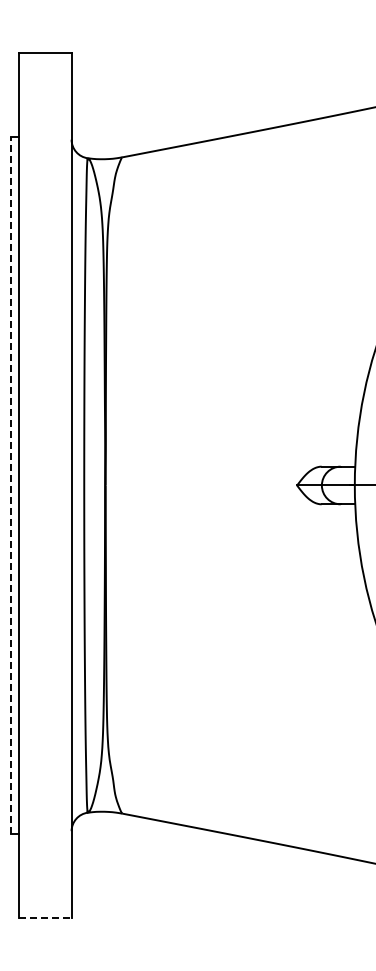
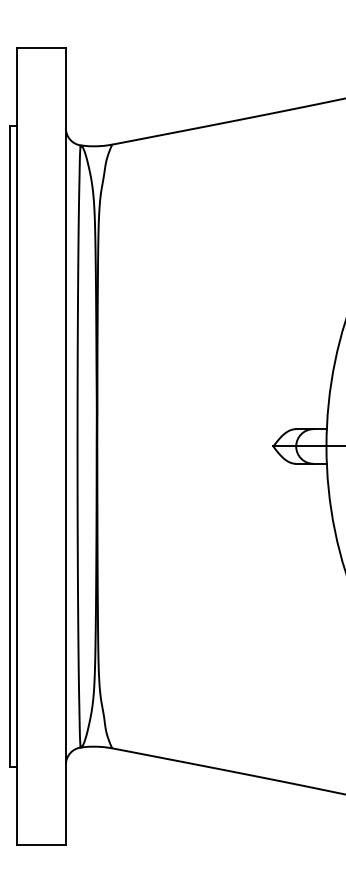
line: (11, 485) -> (10, 446), dashed -> solid
line: (45, 918) -> (41, 844), dashed -> solid

